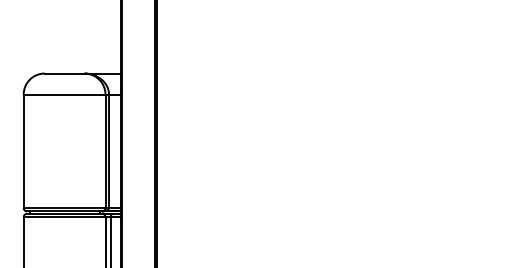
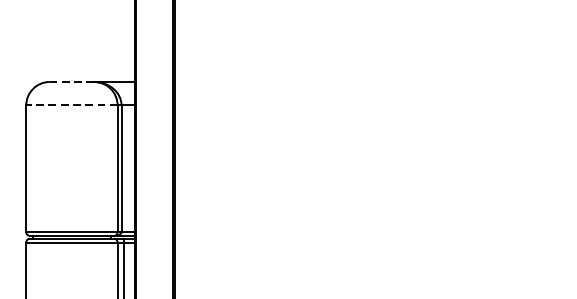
line: (64, 73) -> (71, 81), solid -> dashed
line: (64, 94) -> (71, 105), solid -> dashed

